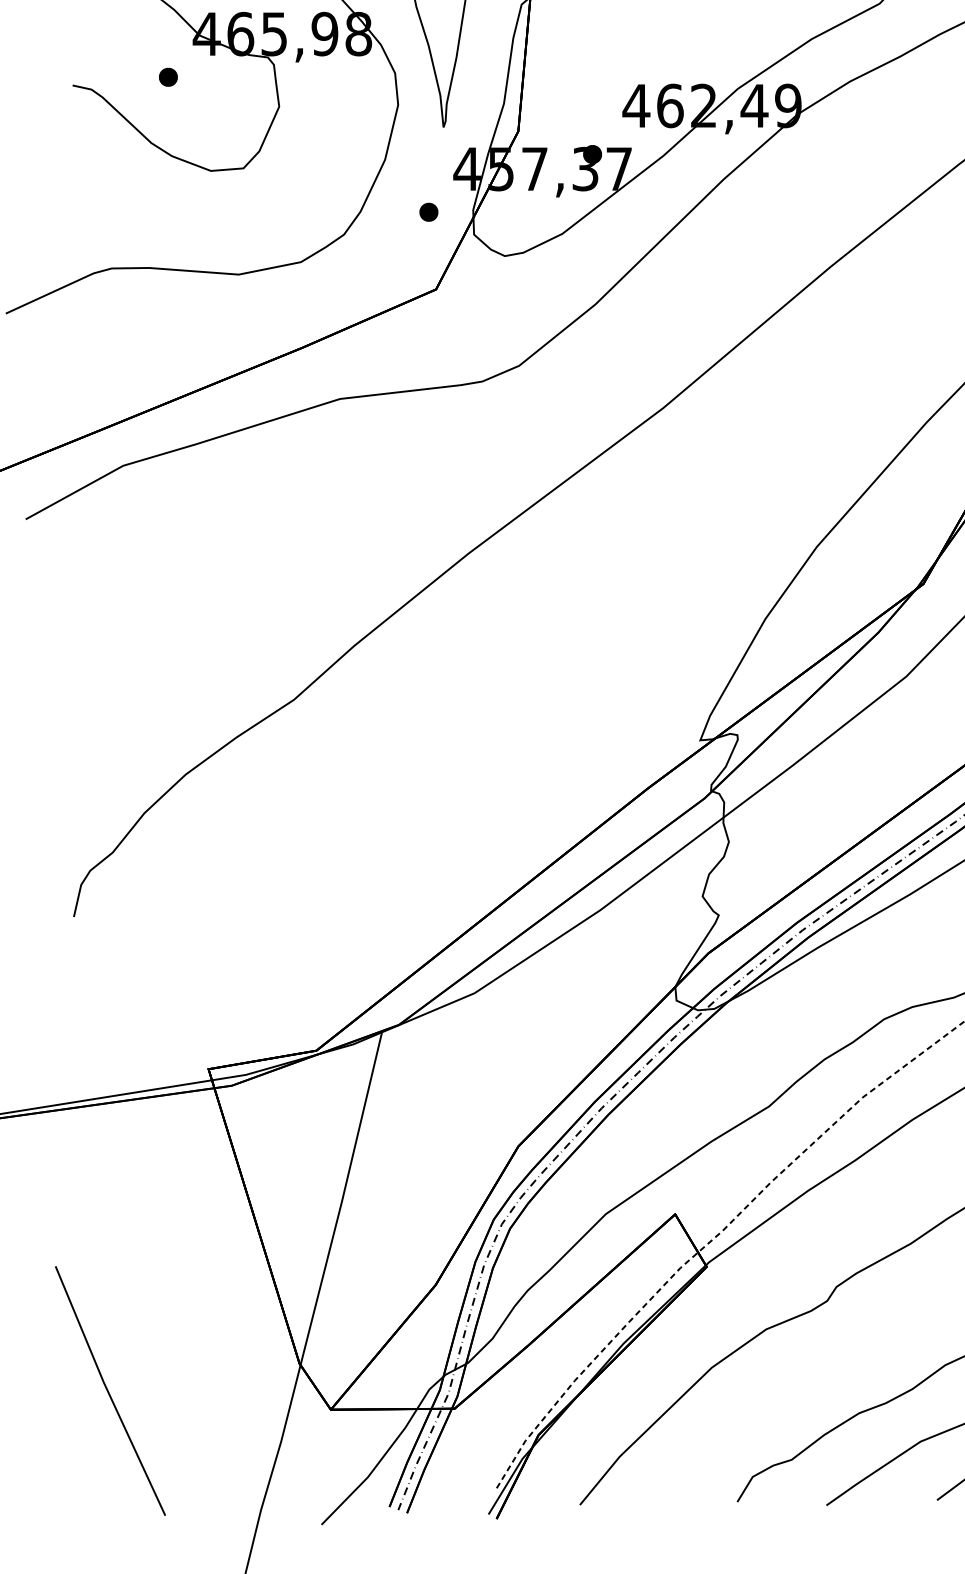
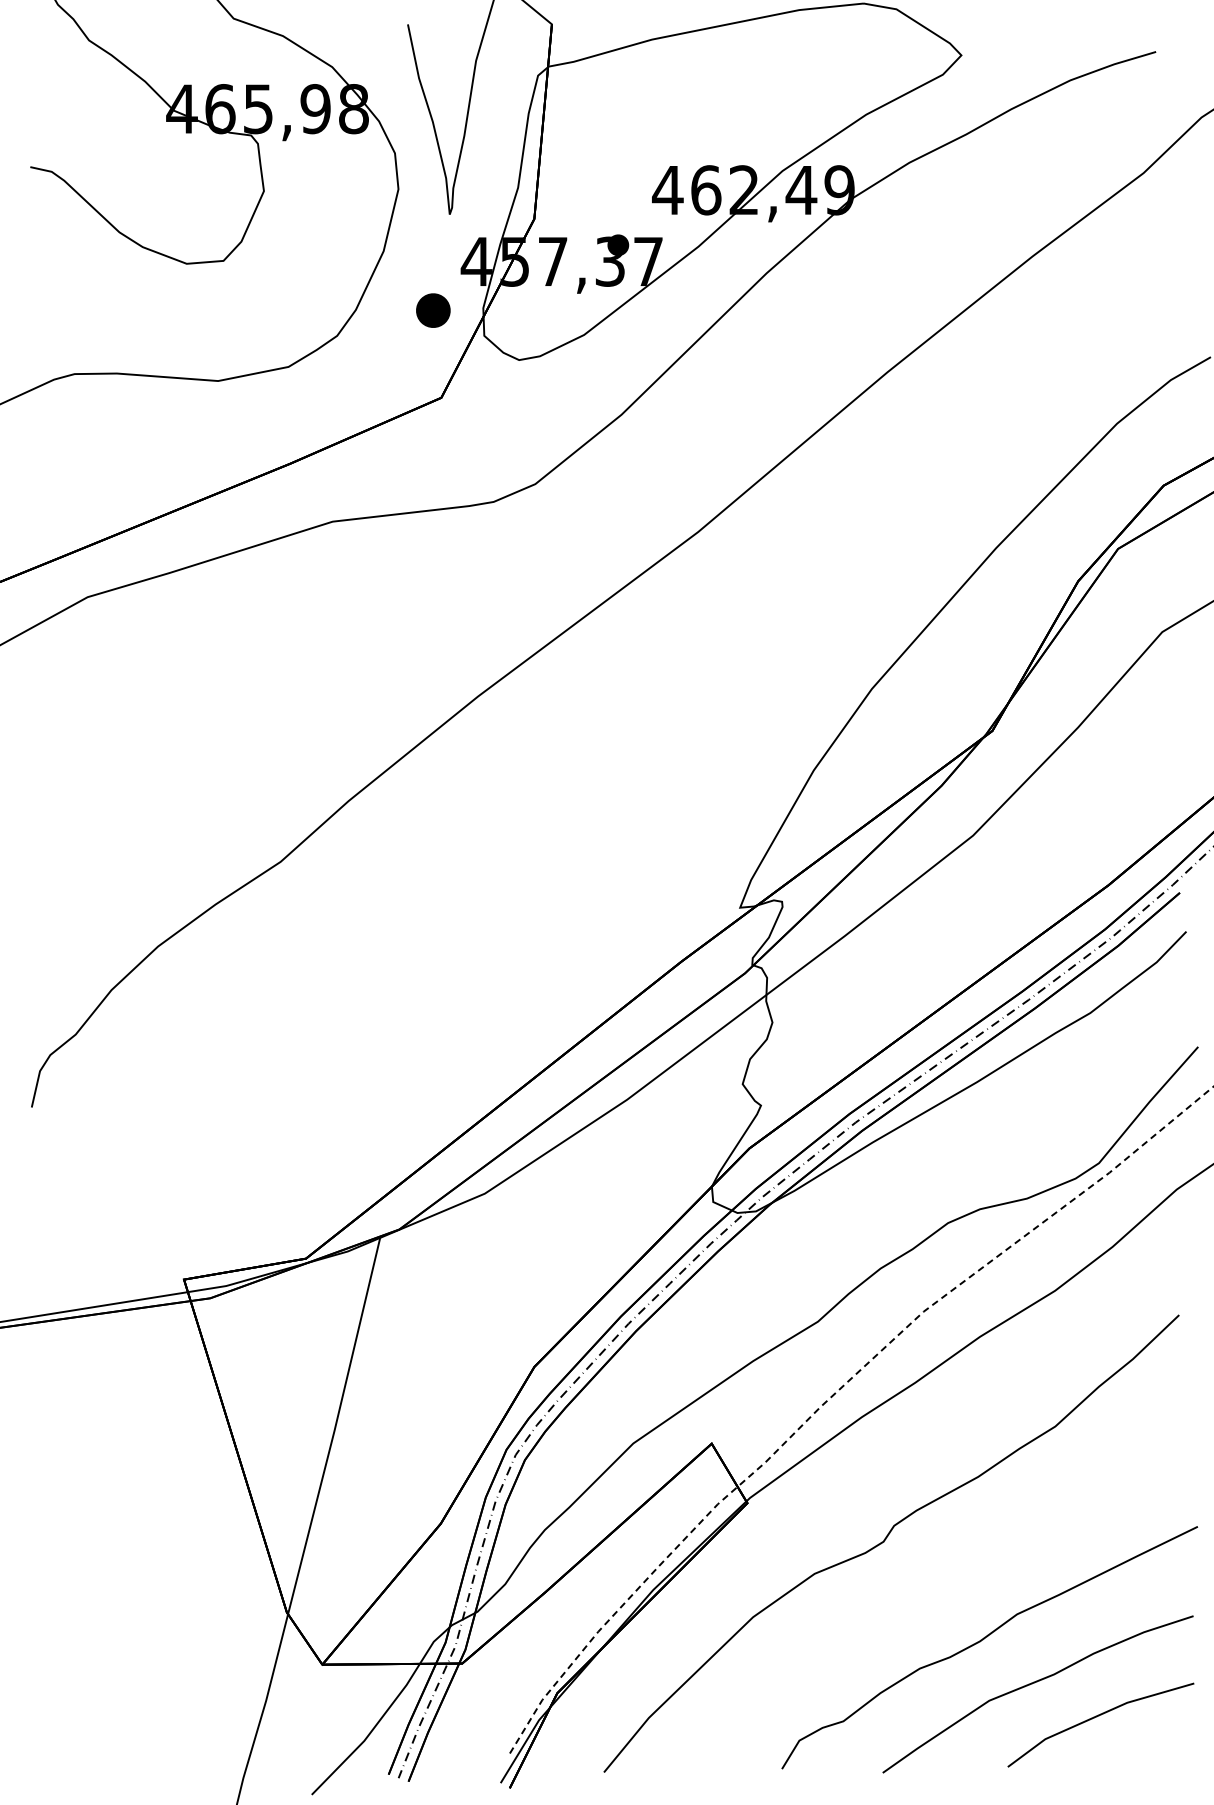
part: (168, 76) -> (138, 157), removed
part: (428, 212) -> (432, 310), size x1.6
line: (109, 1391) -> (71, 1644), removed

